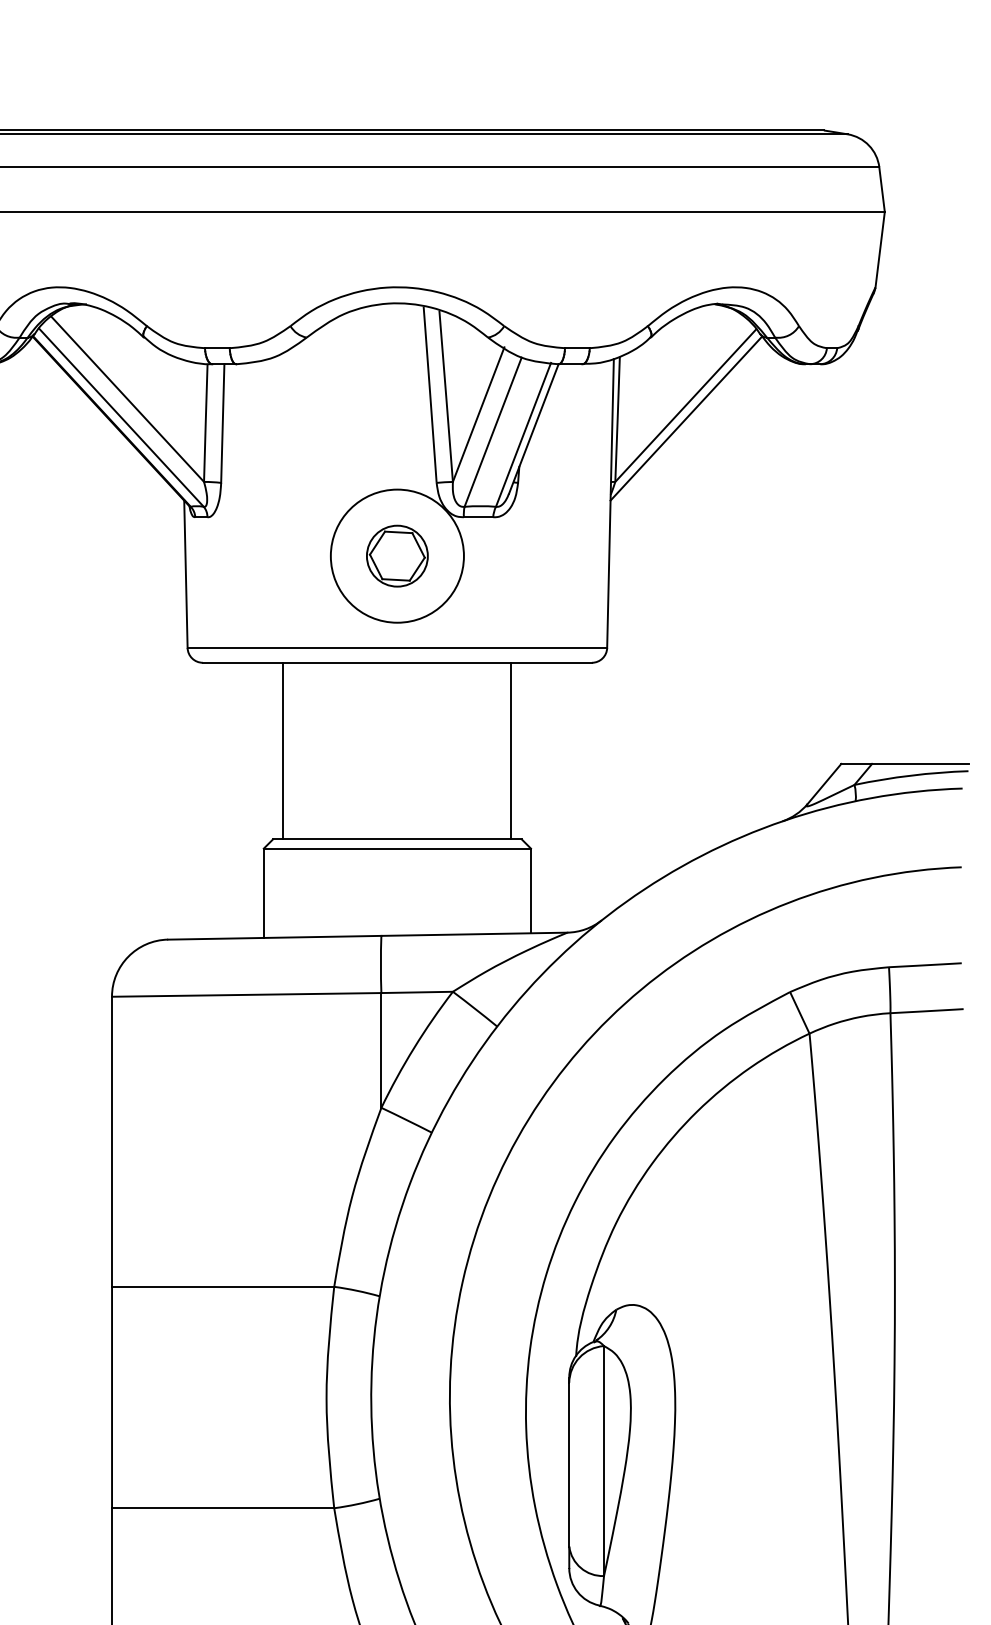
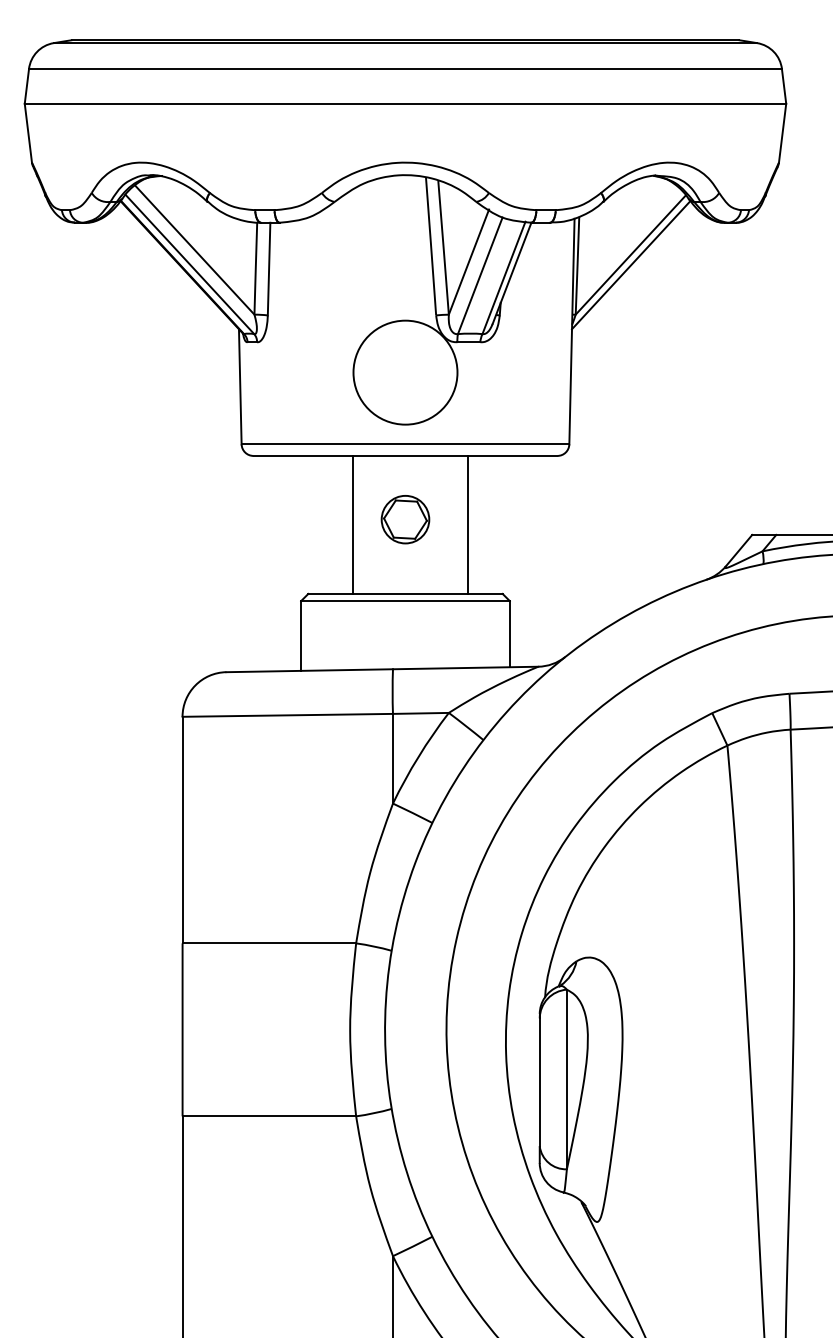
part: (397, 555) -> (405, 519), moved
line: (283, 750) -> (353, 524), moved
line: (511, 750) -> (467, 524), moved

